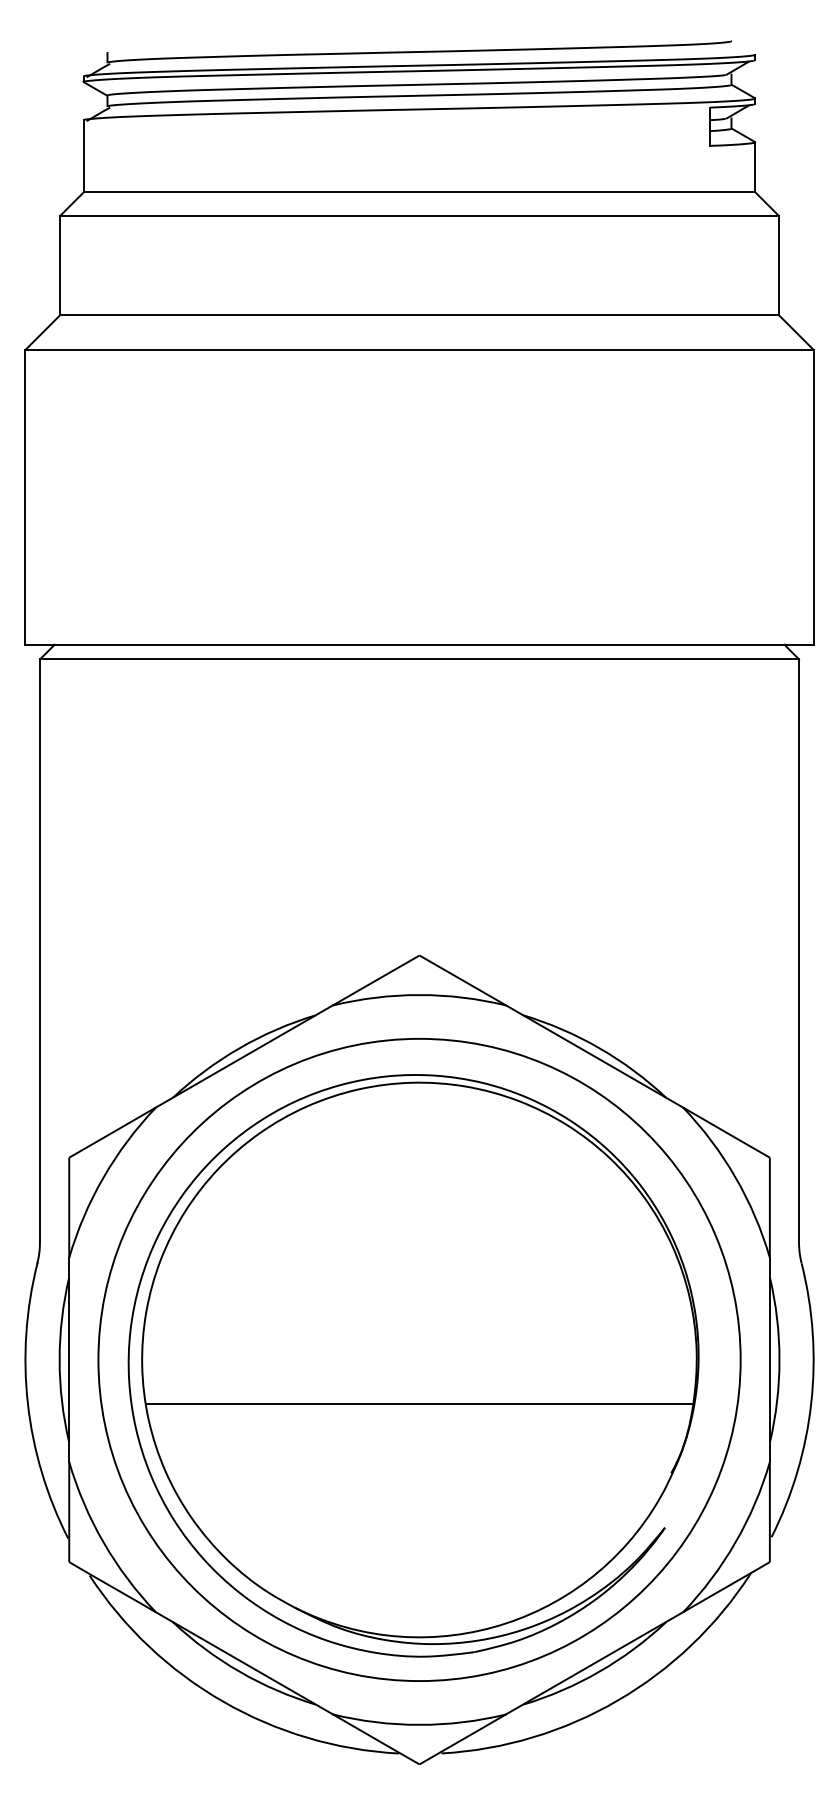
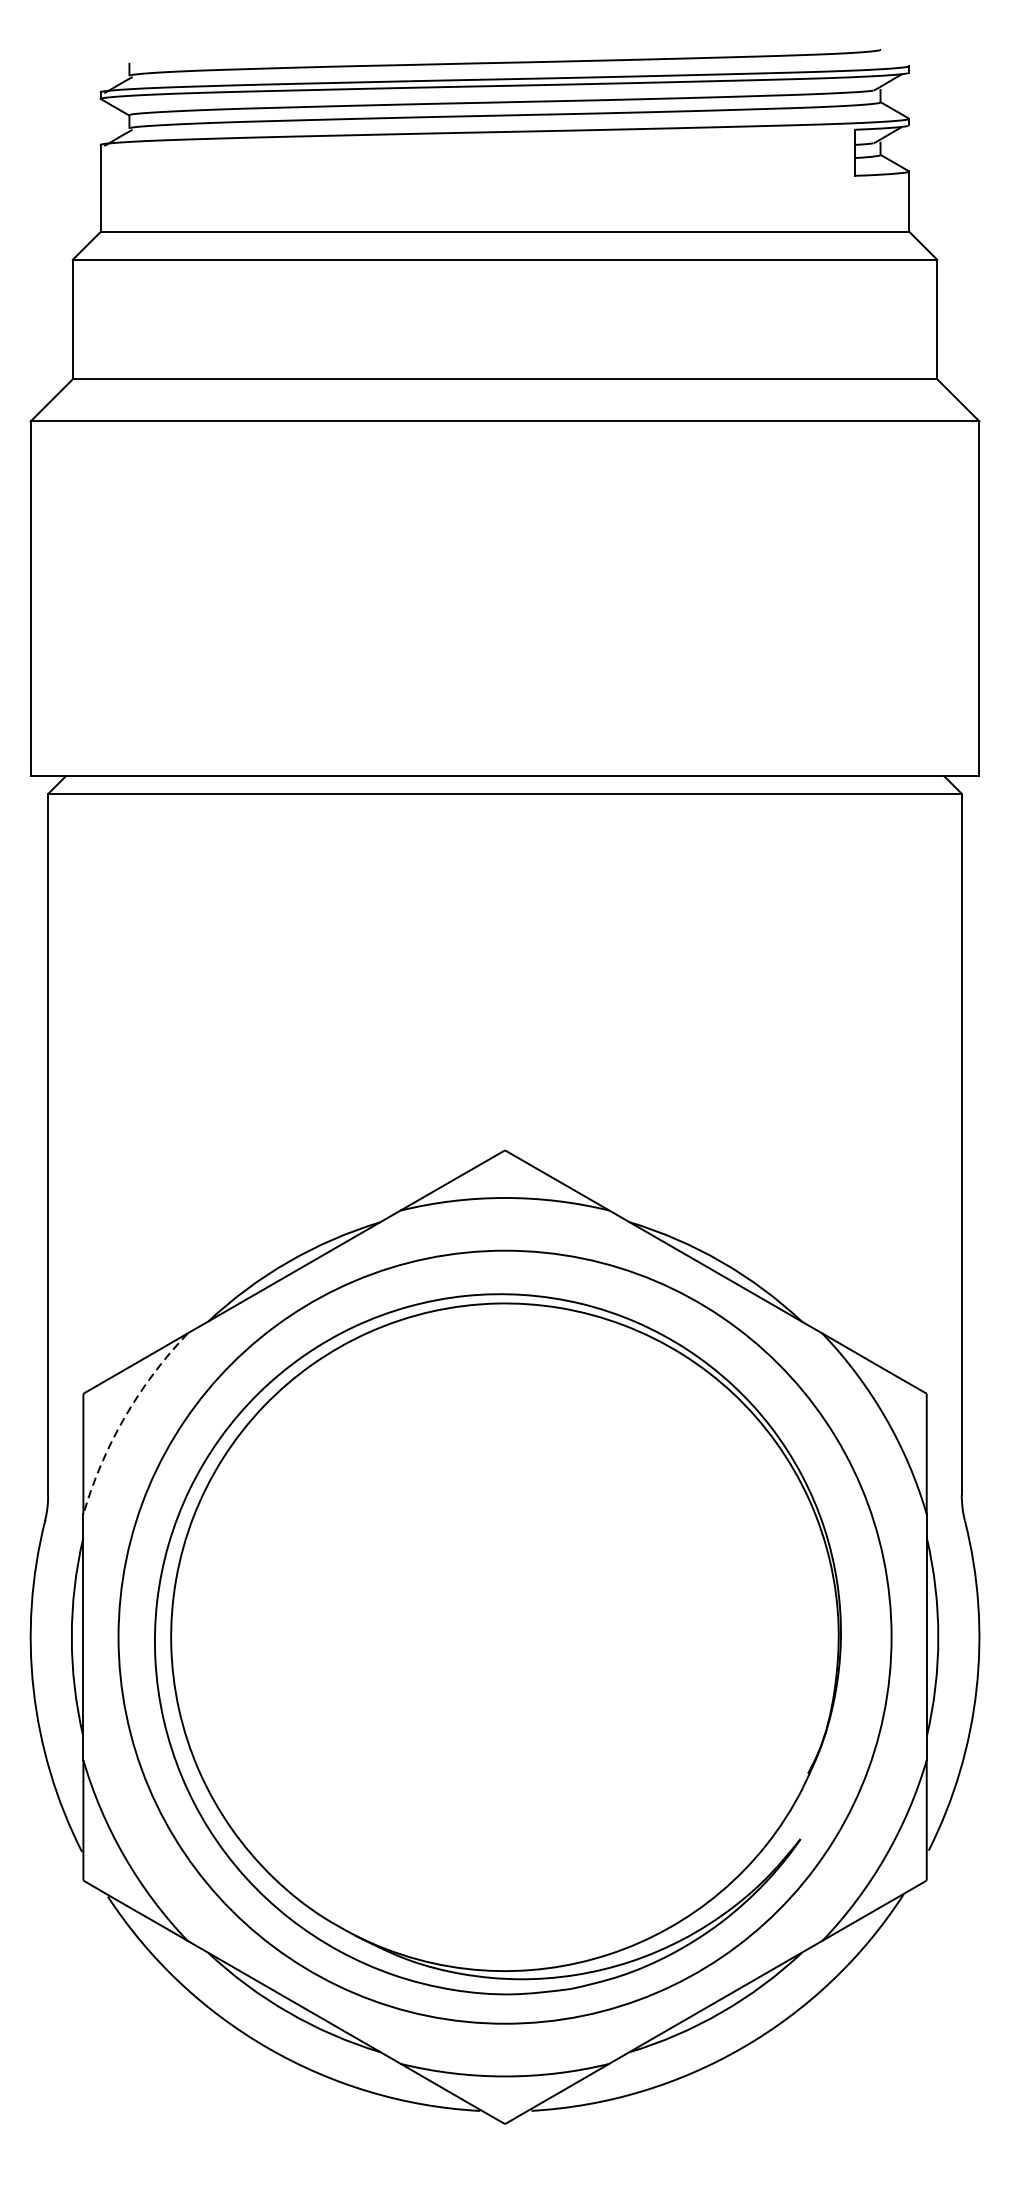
arc: (103, 1177) -> (124, 1417), solid -> dashed
line: (419, 1403) -> (505, 1689), removed

